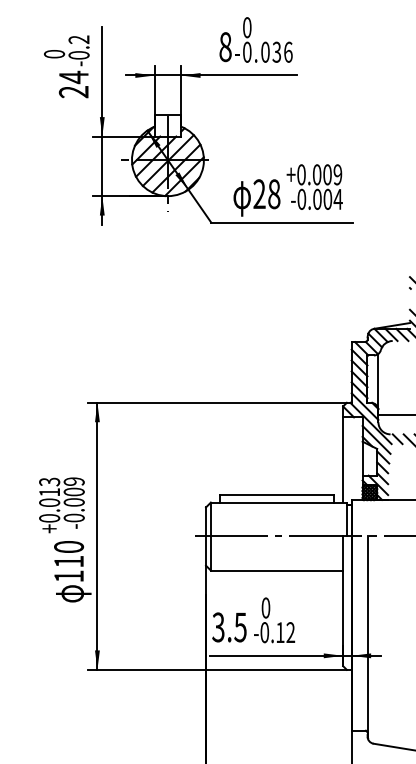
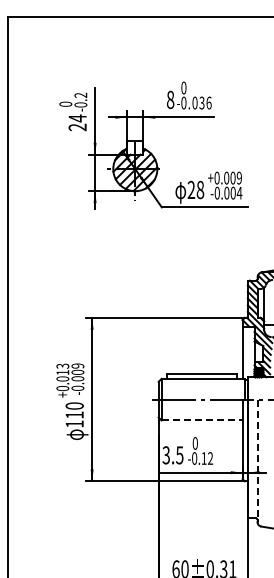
line: (277, 570) -> (202, 420), solid -> dashed
line: (367, 637) -> (257, 461), solid -> dashed

